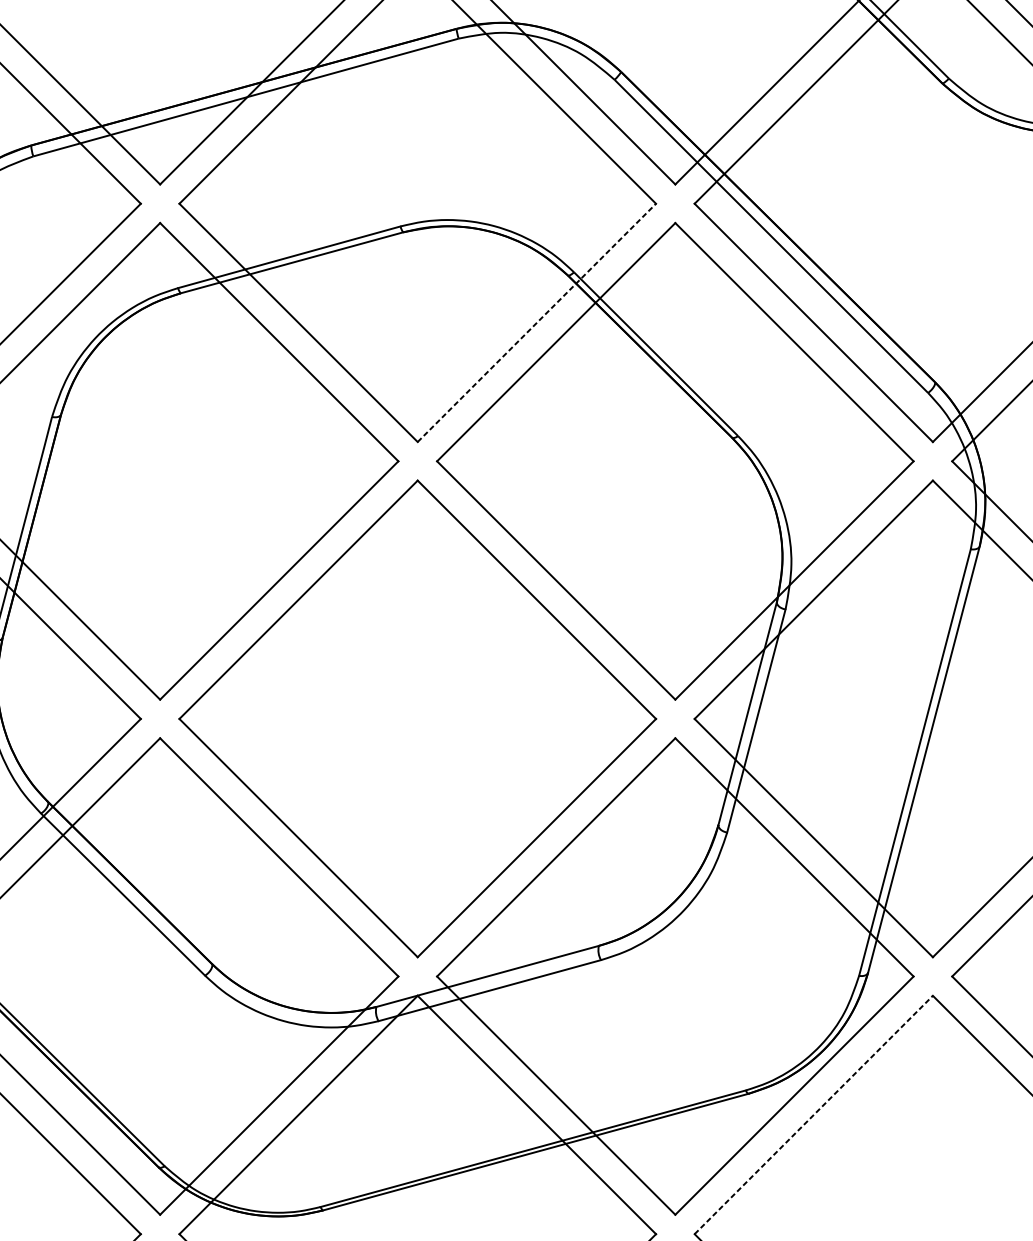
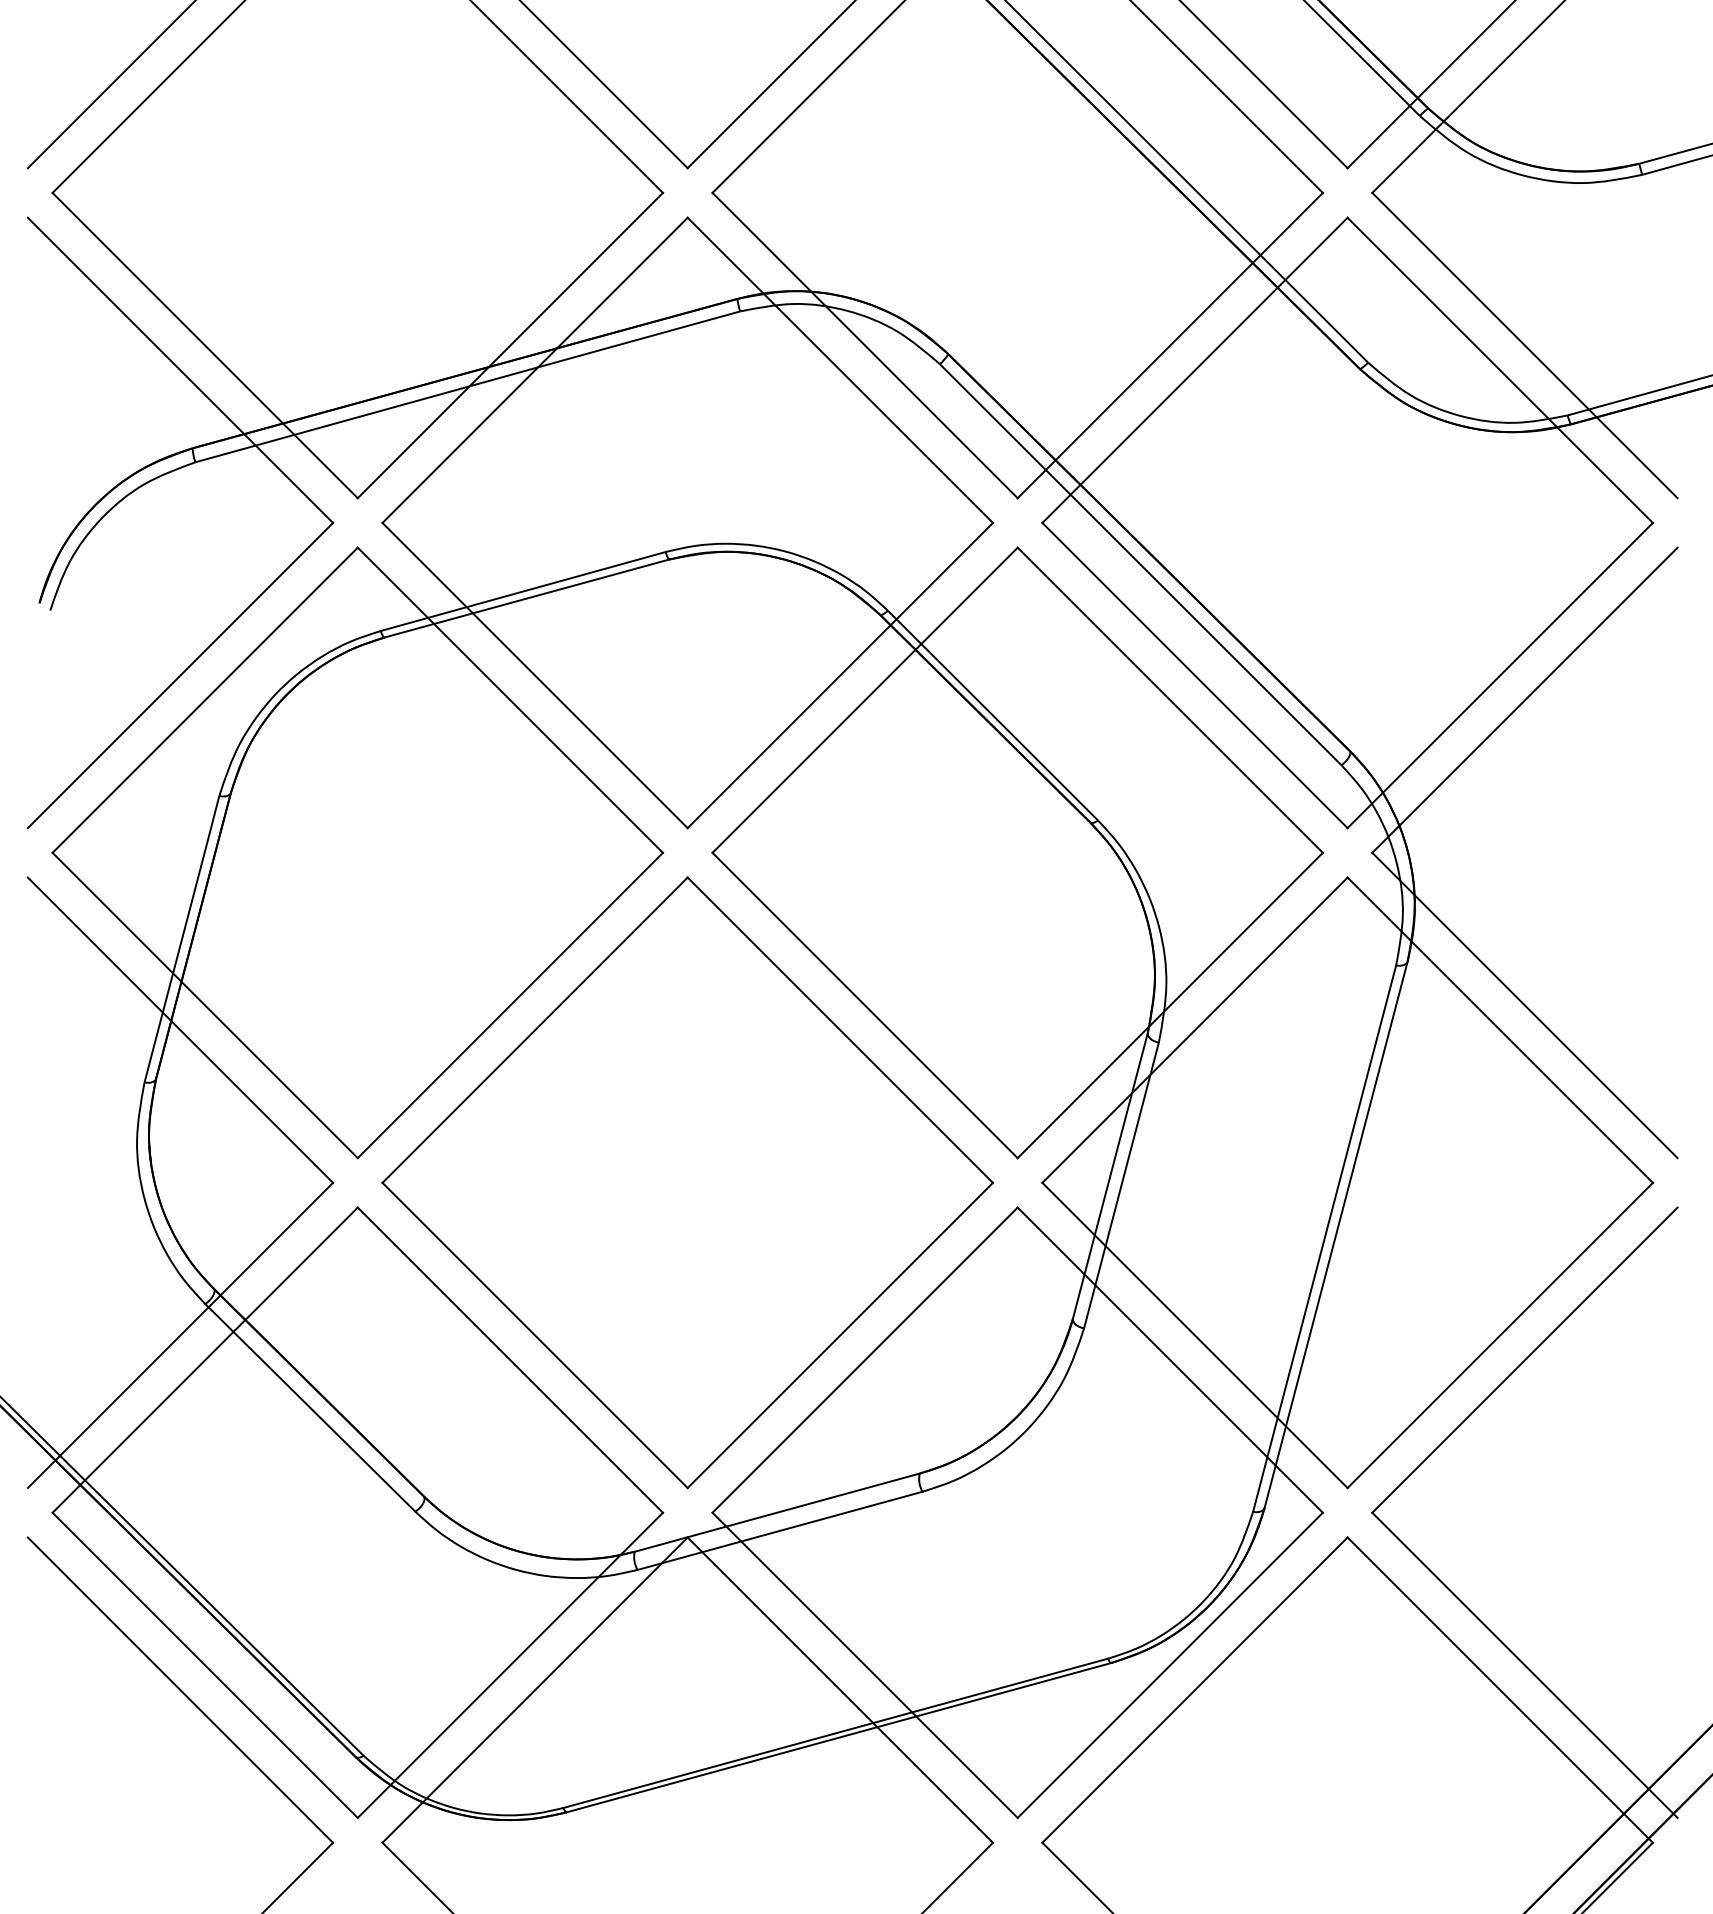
line: (537, 322) -> (840, 675), dashed -> solid
line: (814, 1115) -> (1195, 1690), dashed -> solid

